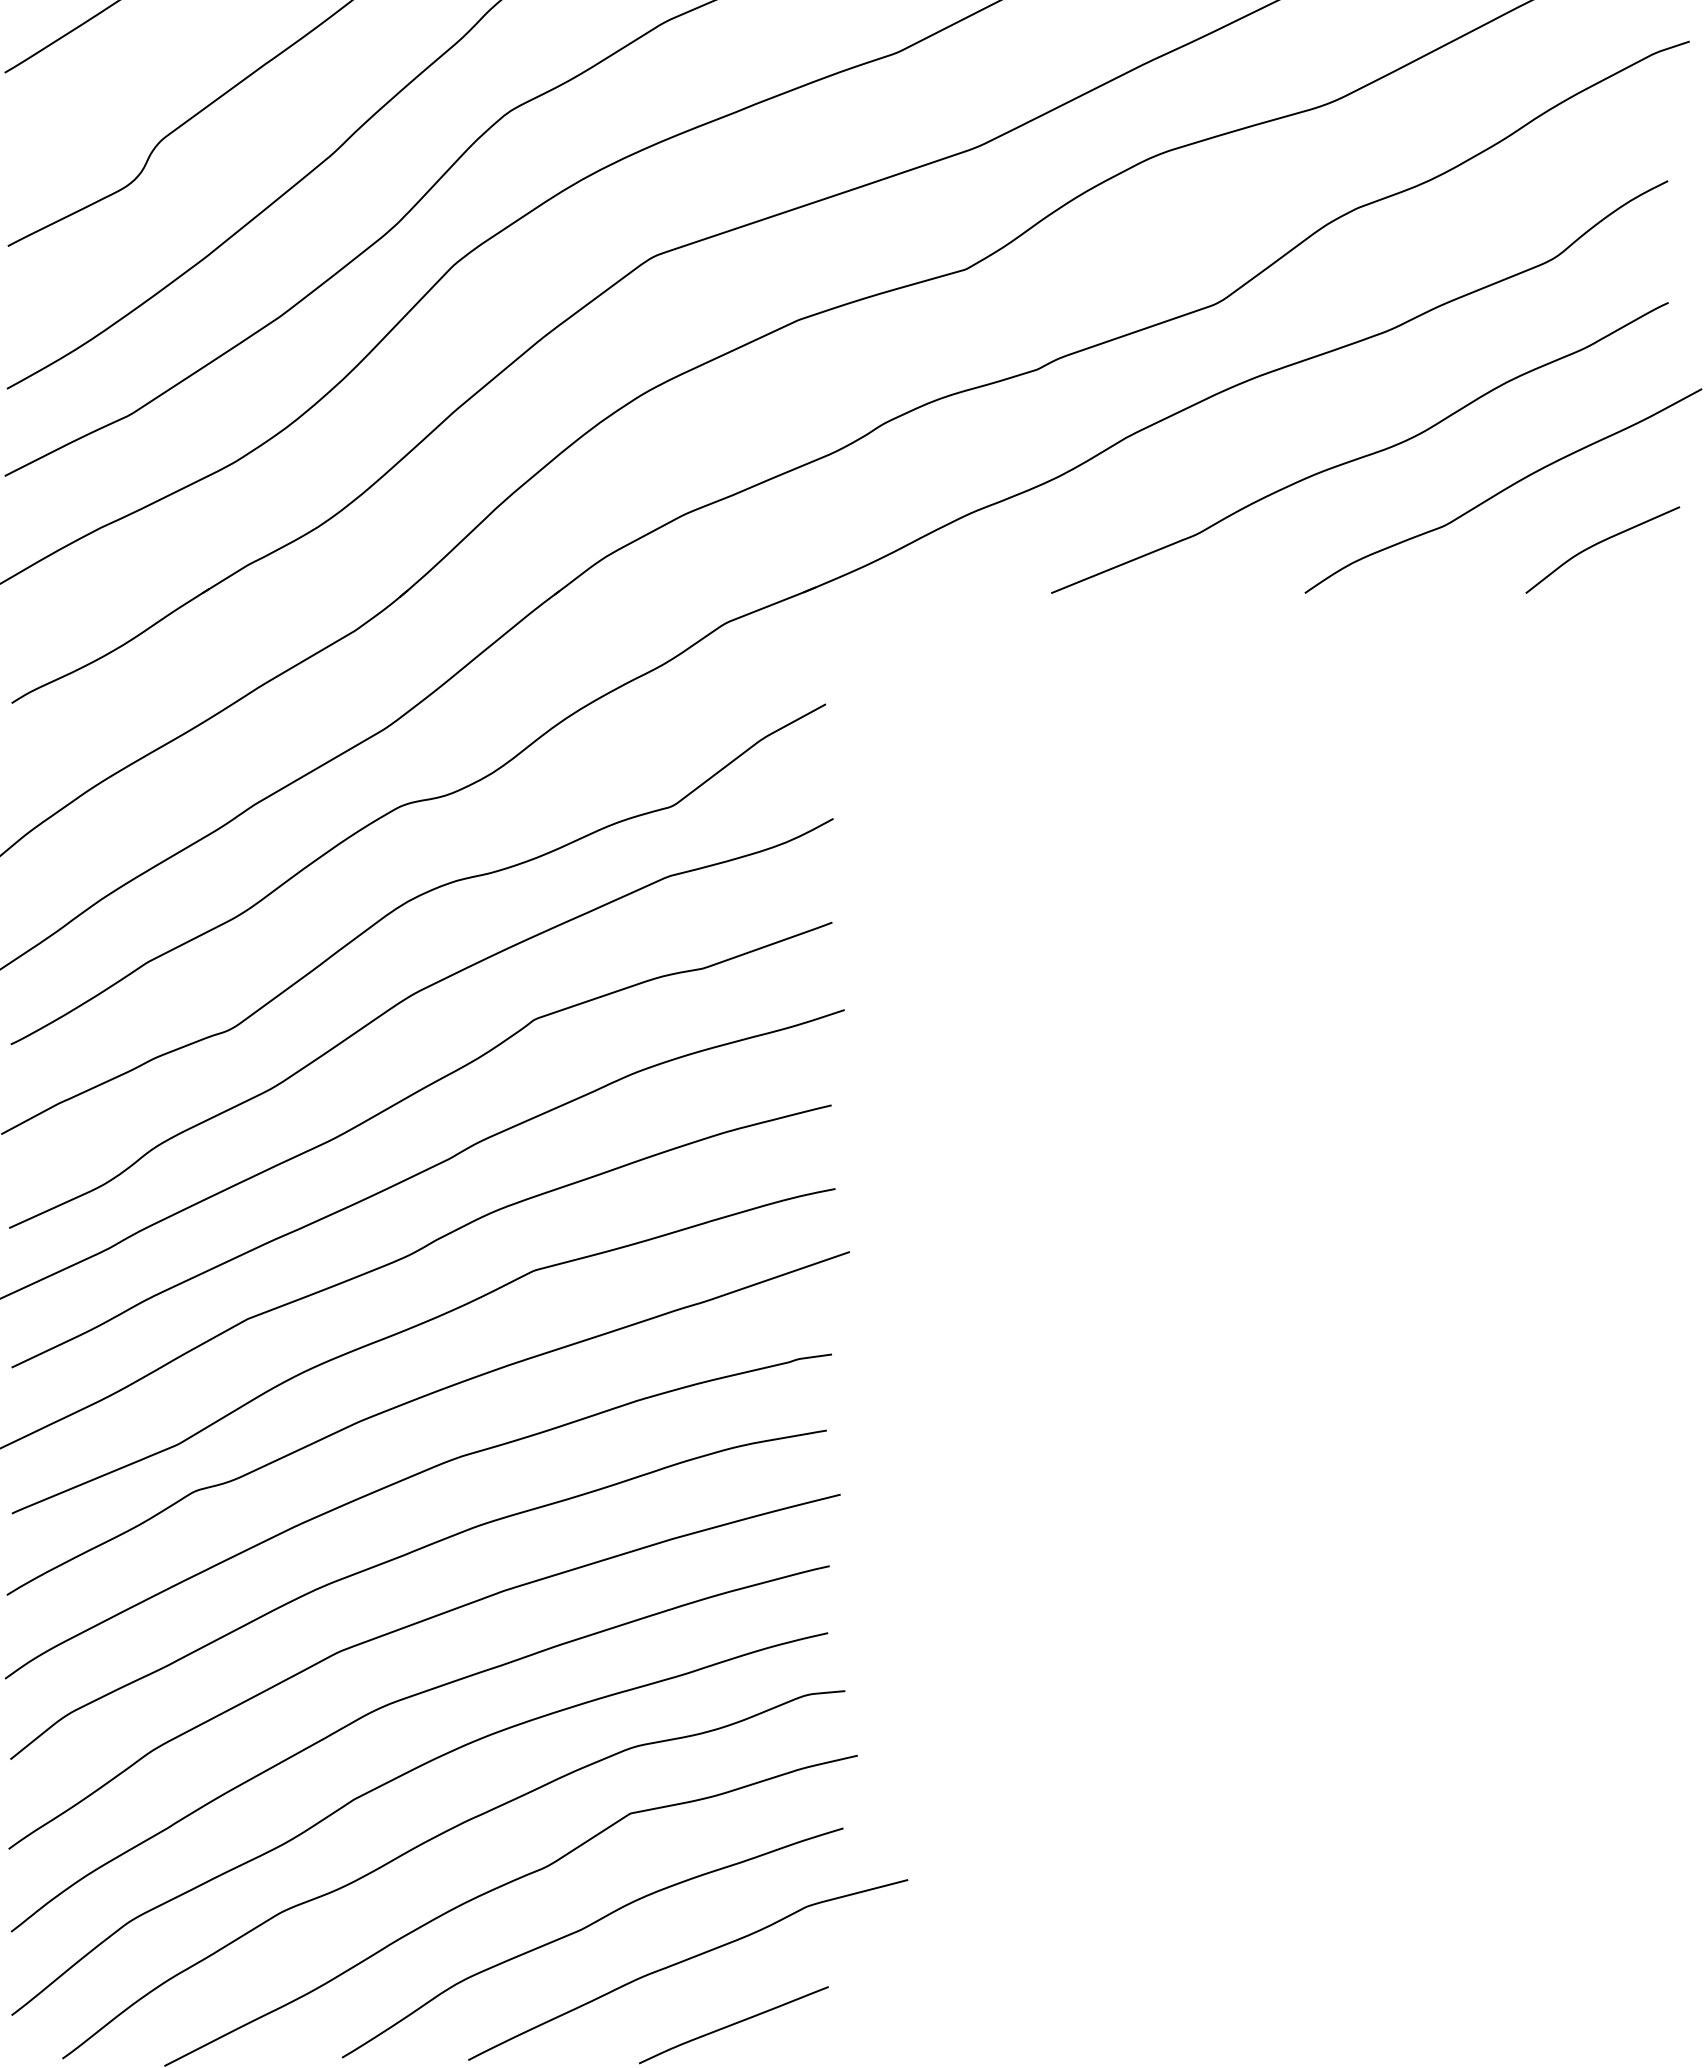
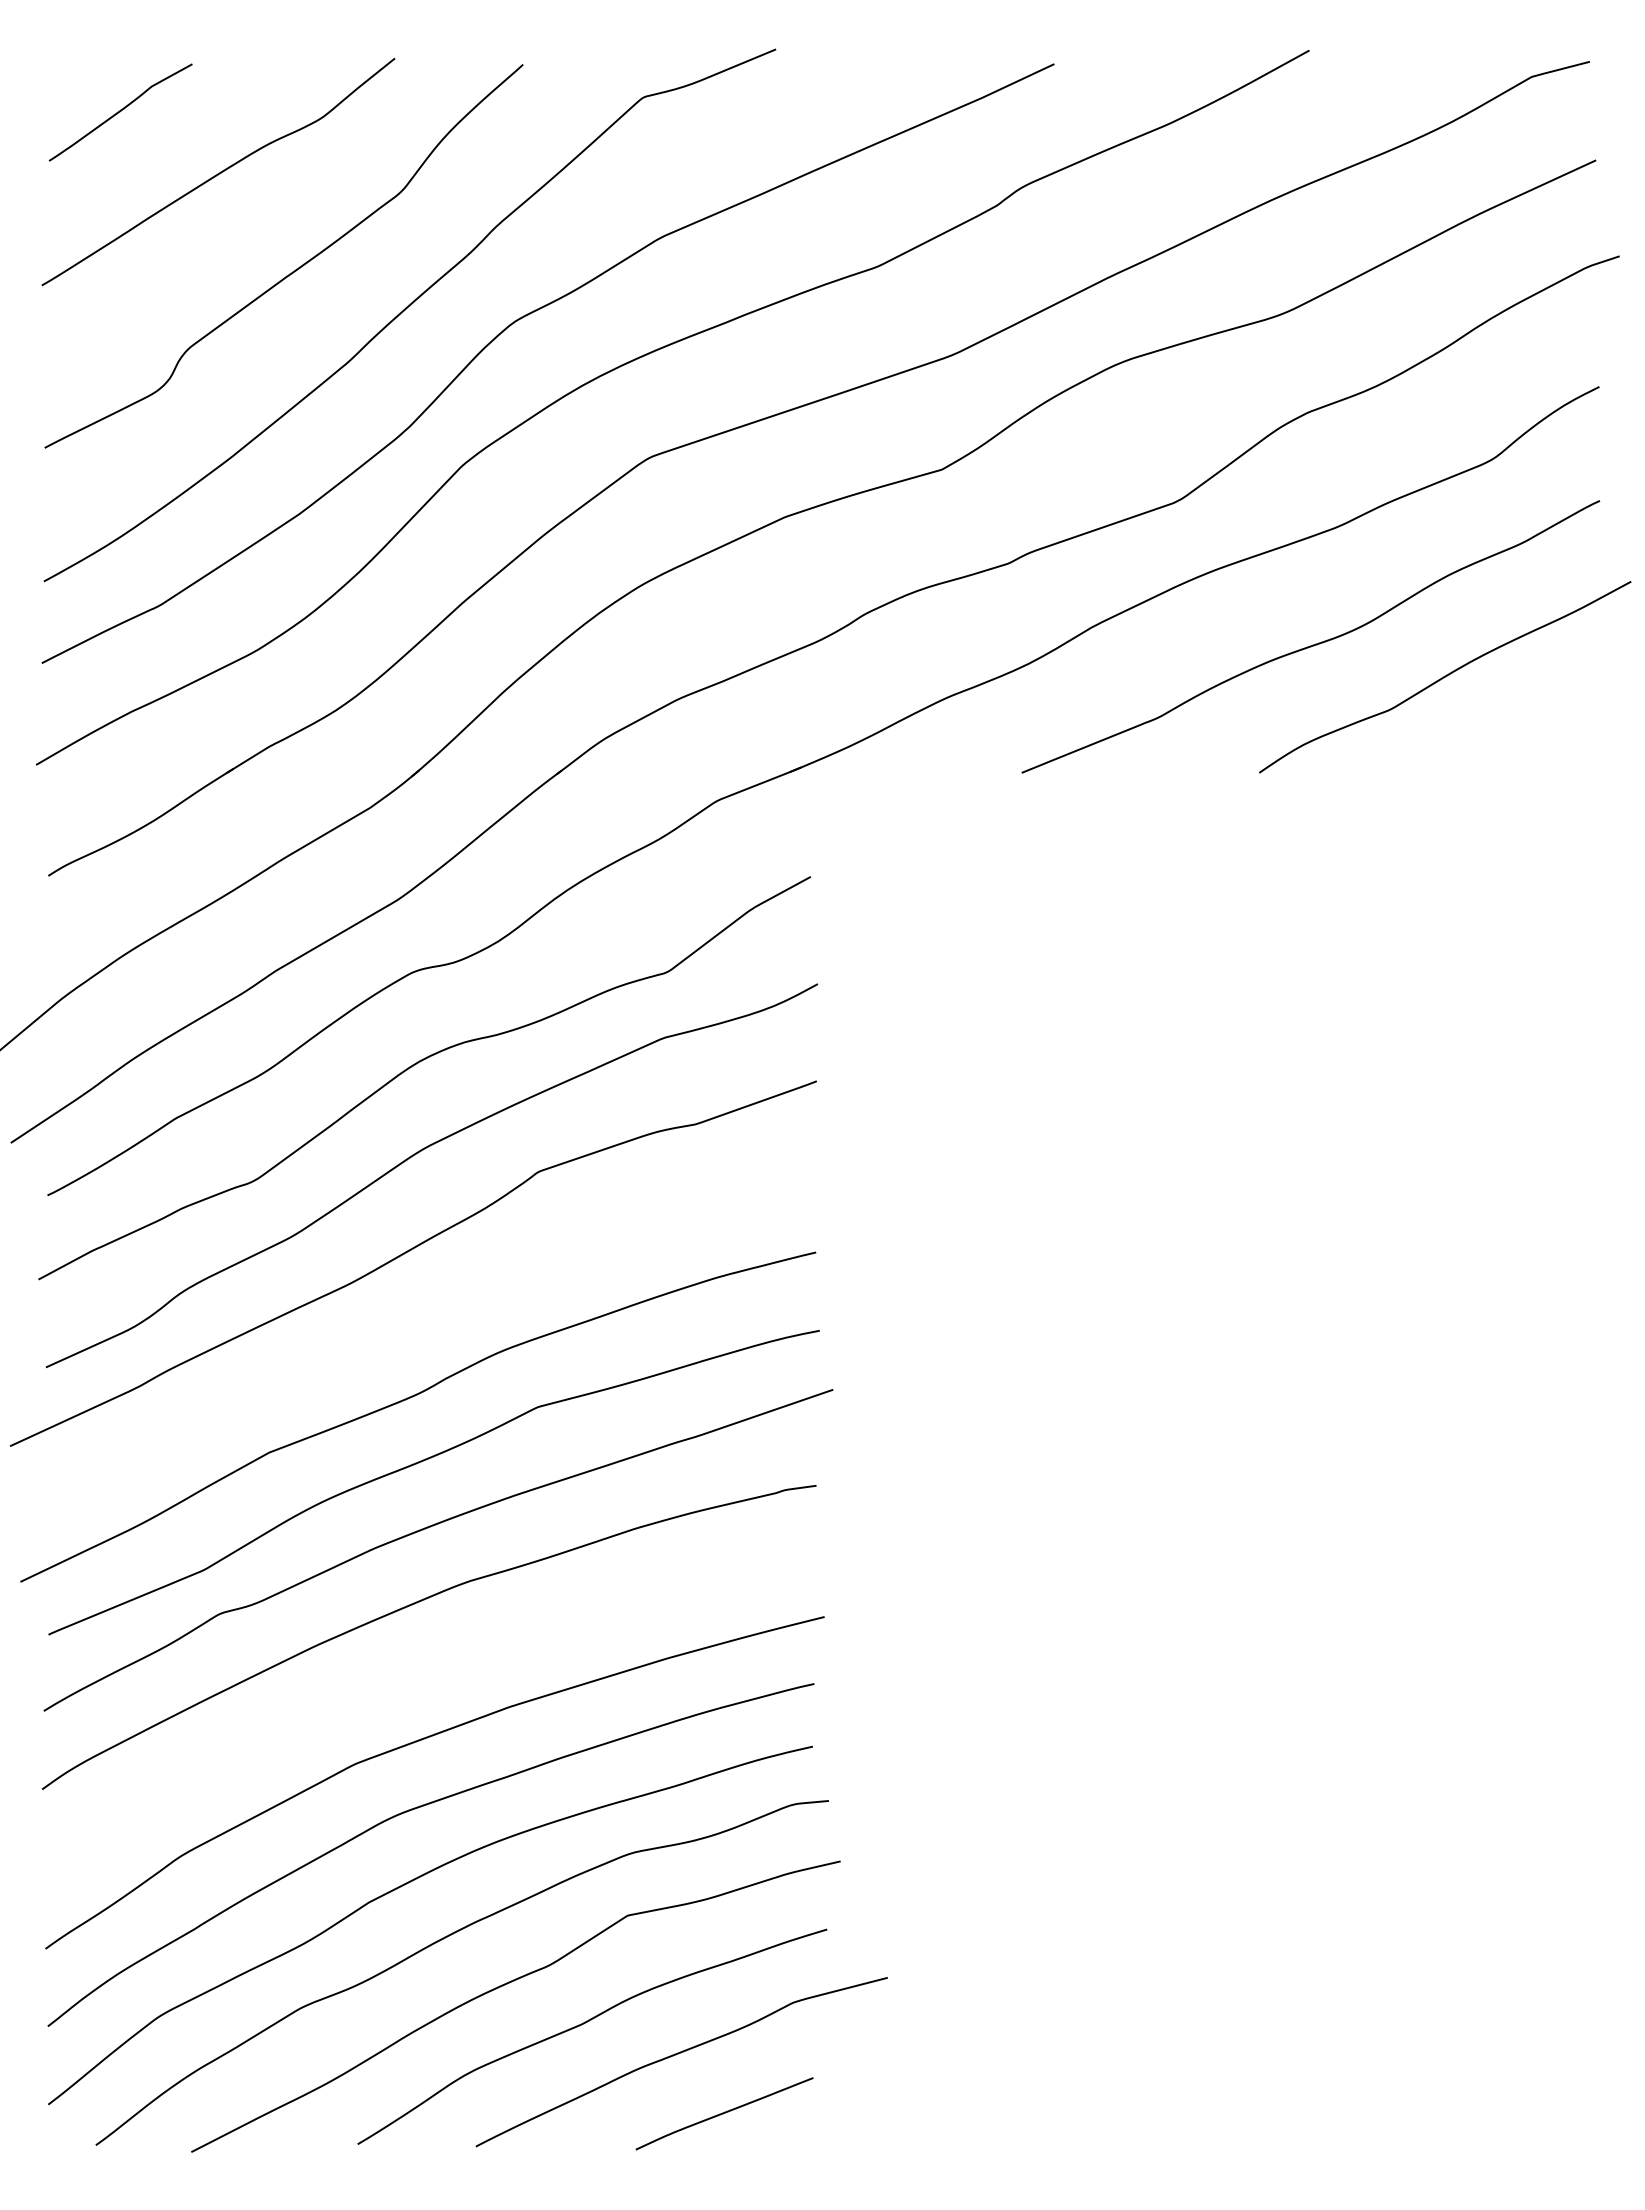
curve: (1599, 543) -> (1535, 726), removed
curve: (424, 1172) -> (434, 1315), removed
curve: (402, 1557) -> (414, 1675), removed

